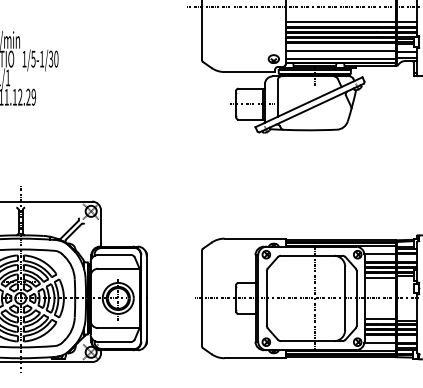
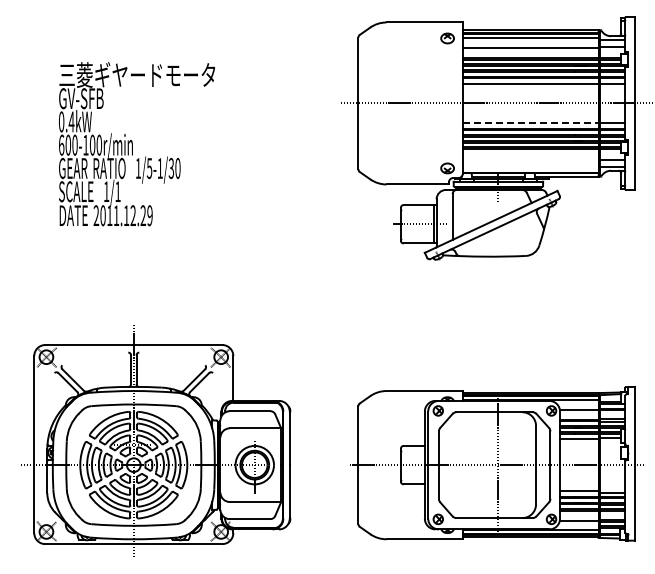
line: (340, 22) -> (530, 122), solid -> dashed
line: (340, 51) -> (530, 158), removed
line: (340, 59) -> (530, 168), removed

